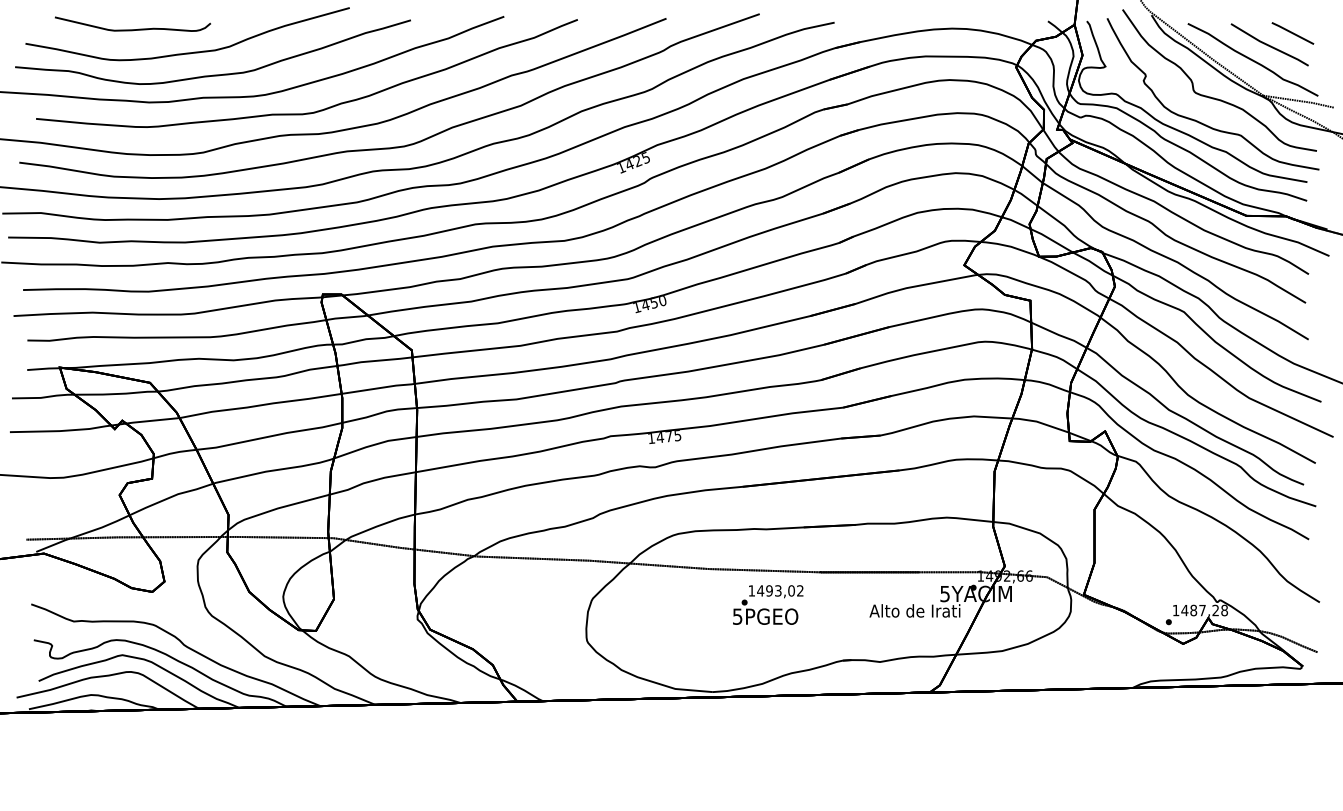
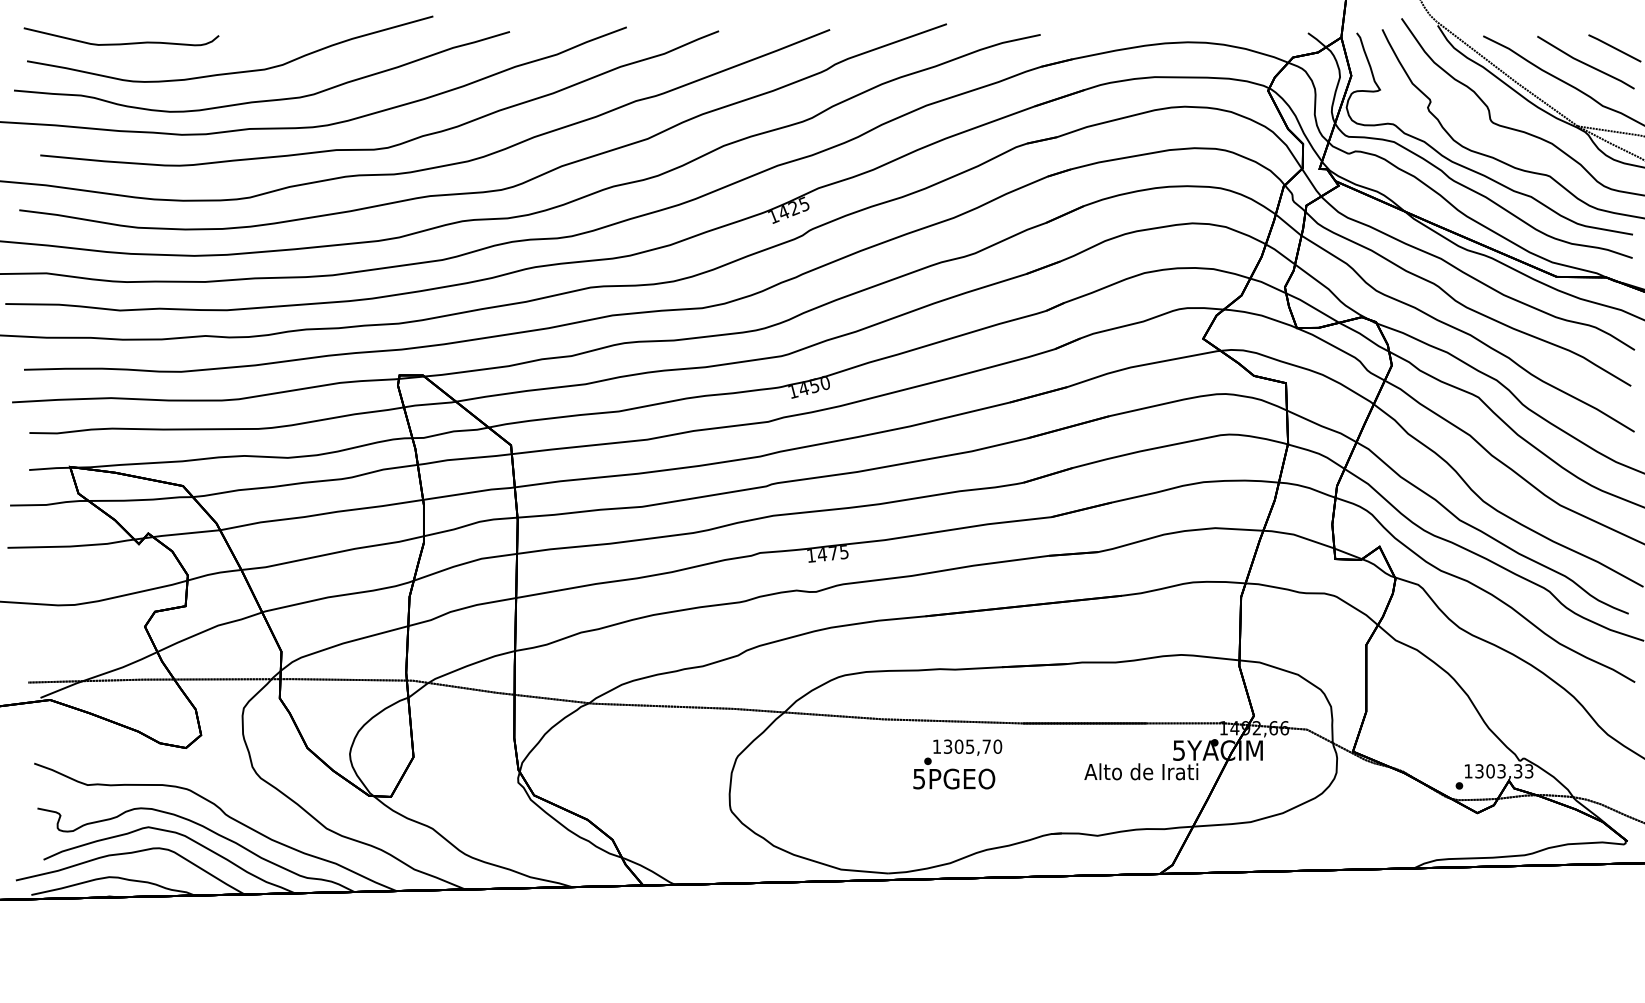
curve: (132, 29) -> (120, 43), moved
text: (780, 590) -> (972, 746), 1493,02 -> 1305,70
text: (1204, 610) -> (1504, 771), 1487,28 -> 1303,33

